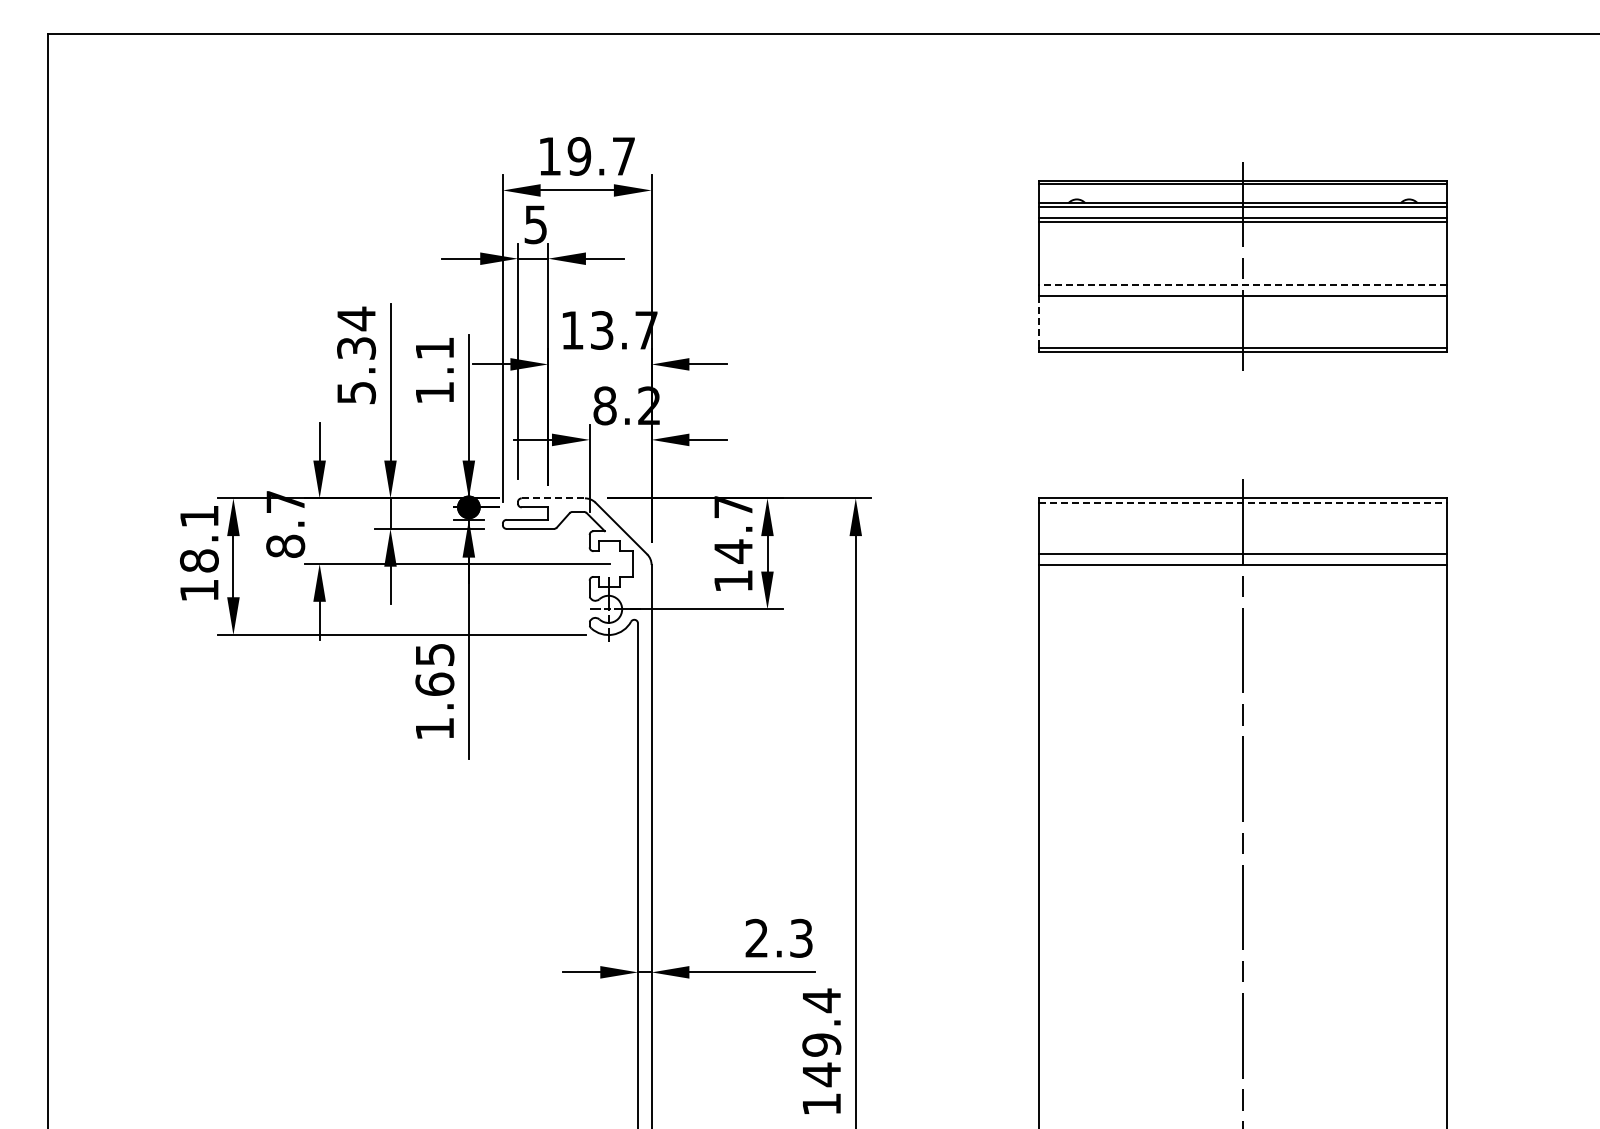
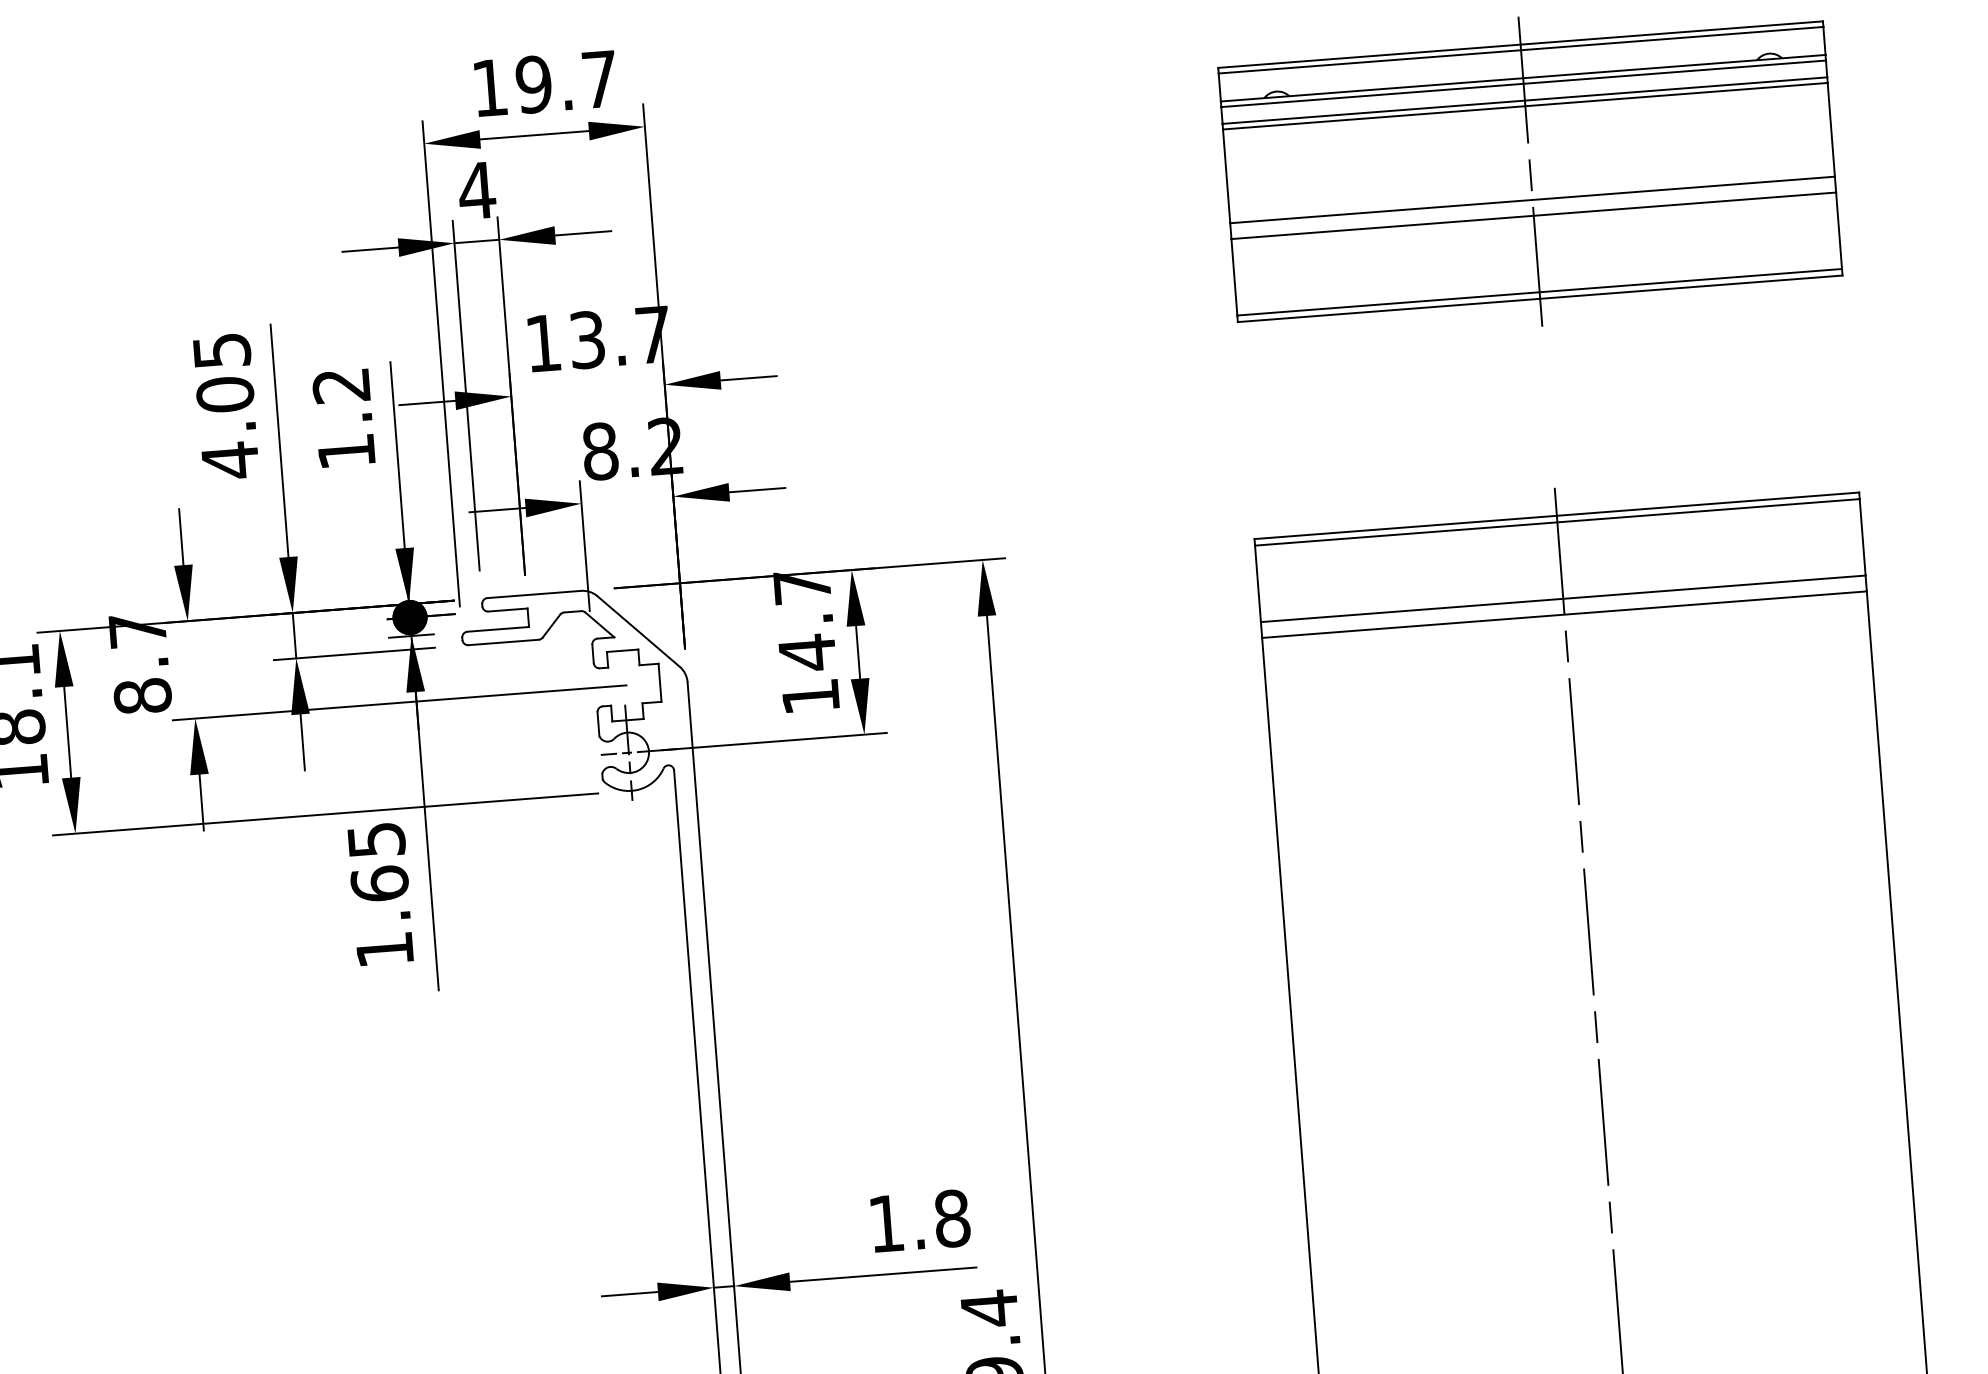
text: (535, 224) -> (476, 190), 5 -> 4
line: (1243, 285) -> (1533, 200), dashed -> solid
line: (1039, 321) -> (1234, 276), dashed -> solid
text: (434, 348) -> (340, 385), 1.1 -> 1.2
text: (356, 355) -> (226, 405), 5.34 -> 4.05
line: (553, 498) -> (534, 594), dashed -> solid
line: (1243, 502) -> (1558, 521), dashed -> solid
text: (779, 937) -> (919, 1219), 2.3 -> 1.8

